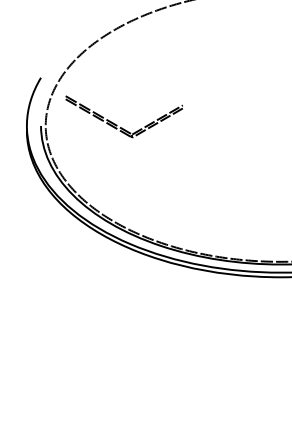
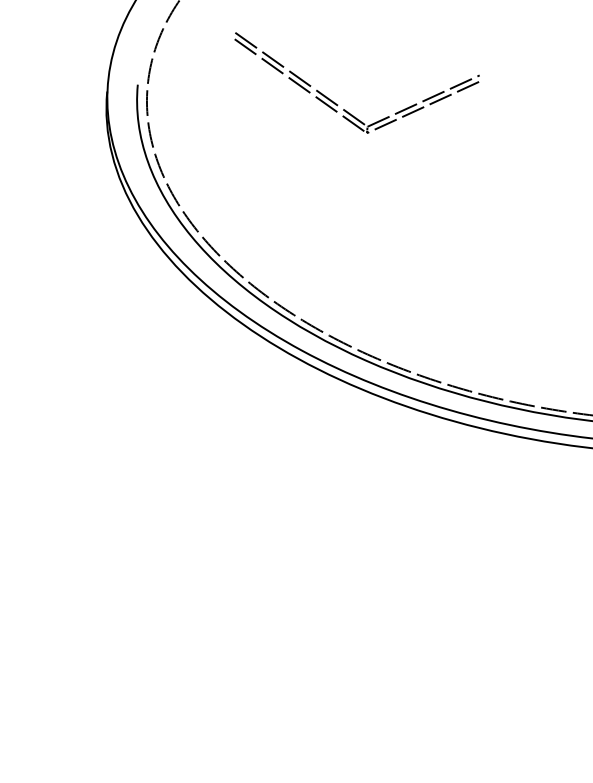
part: (115, 123) -> (334, 100), moved

